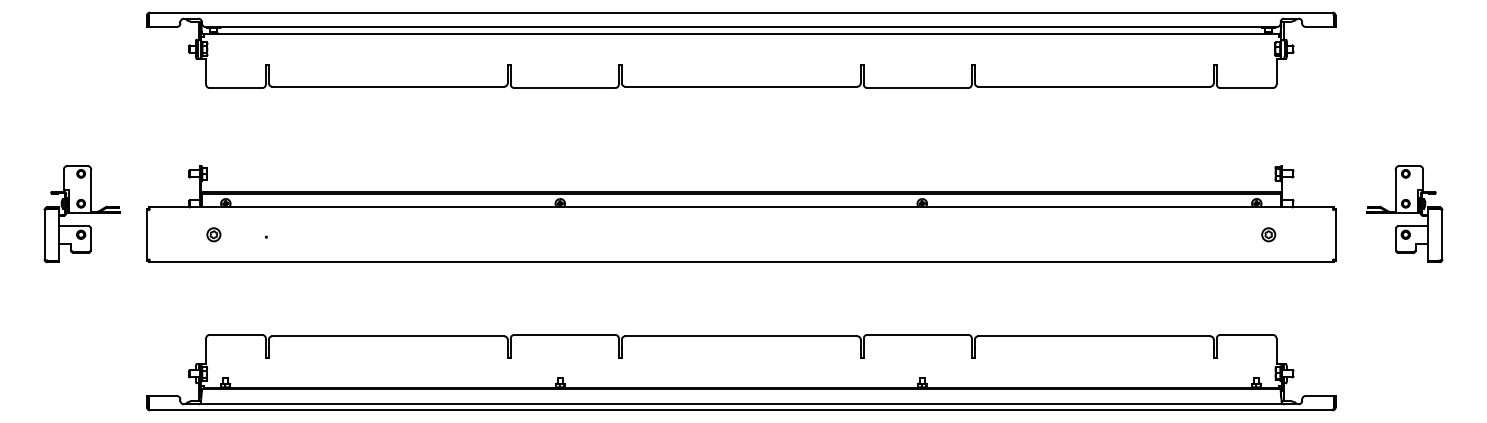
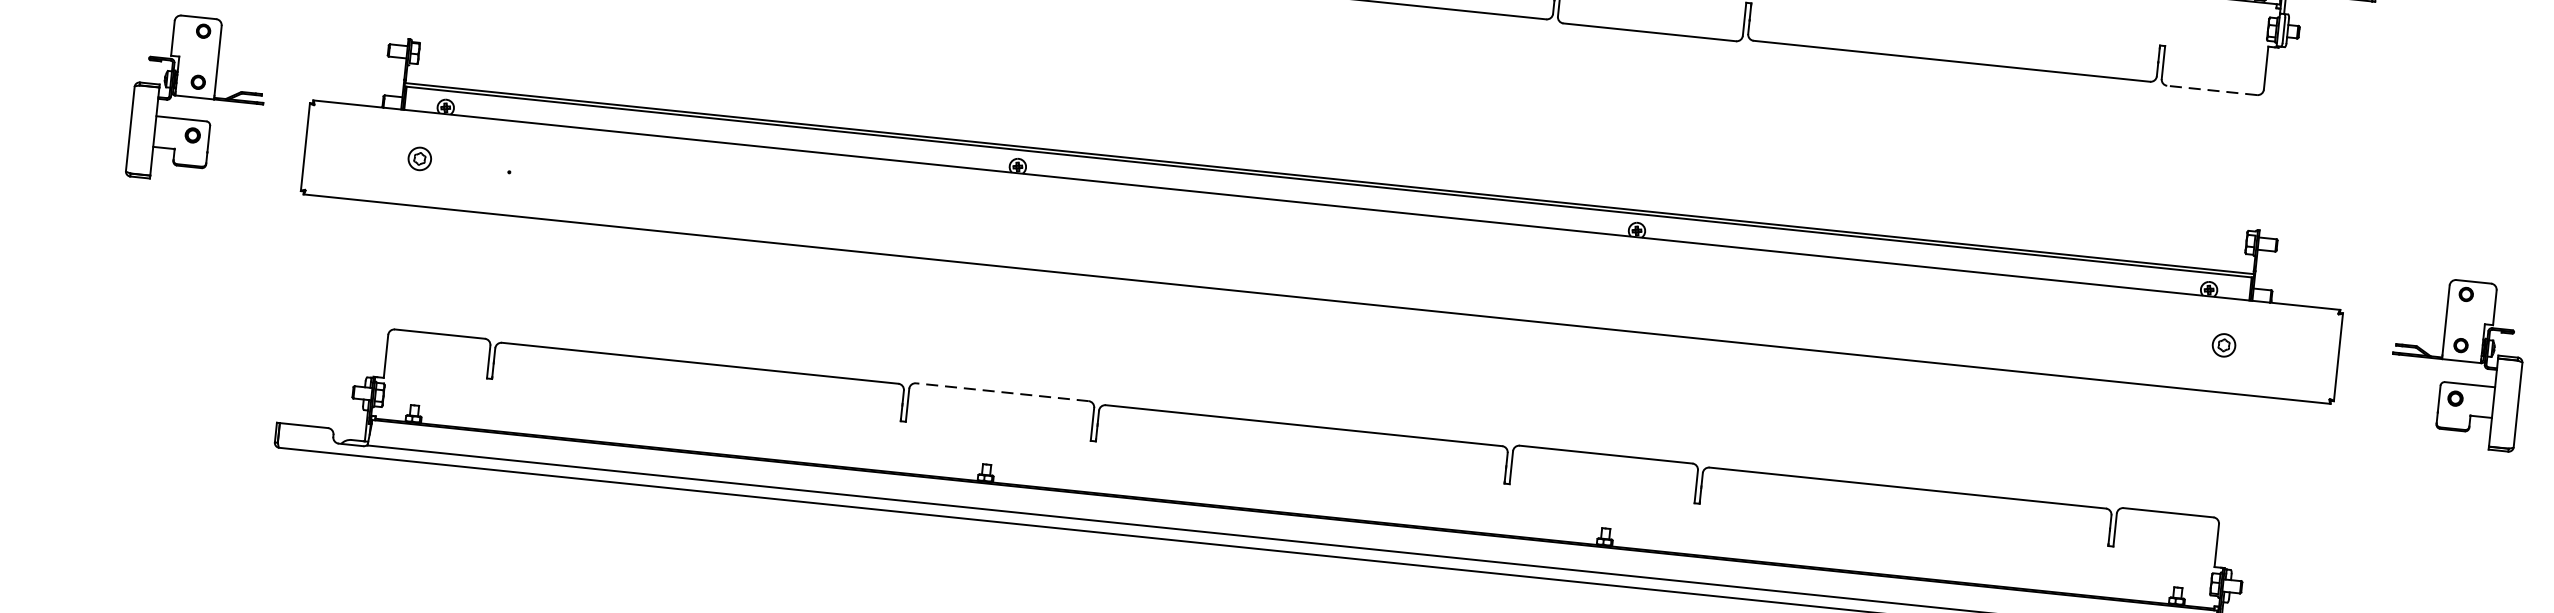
line: (1246, 88) -> (2211, 91), solid -> dashed
part: (1404, 213) -> (2457, 362), moved
line: (564, 334) -> (1001, 391), solid -> dashed

